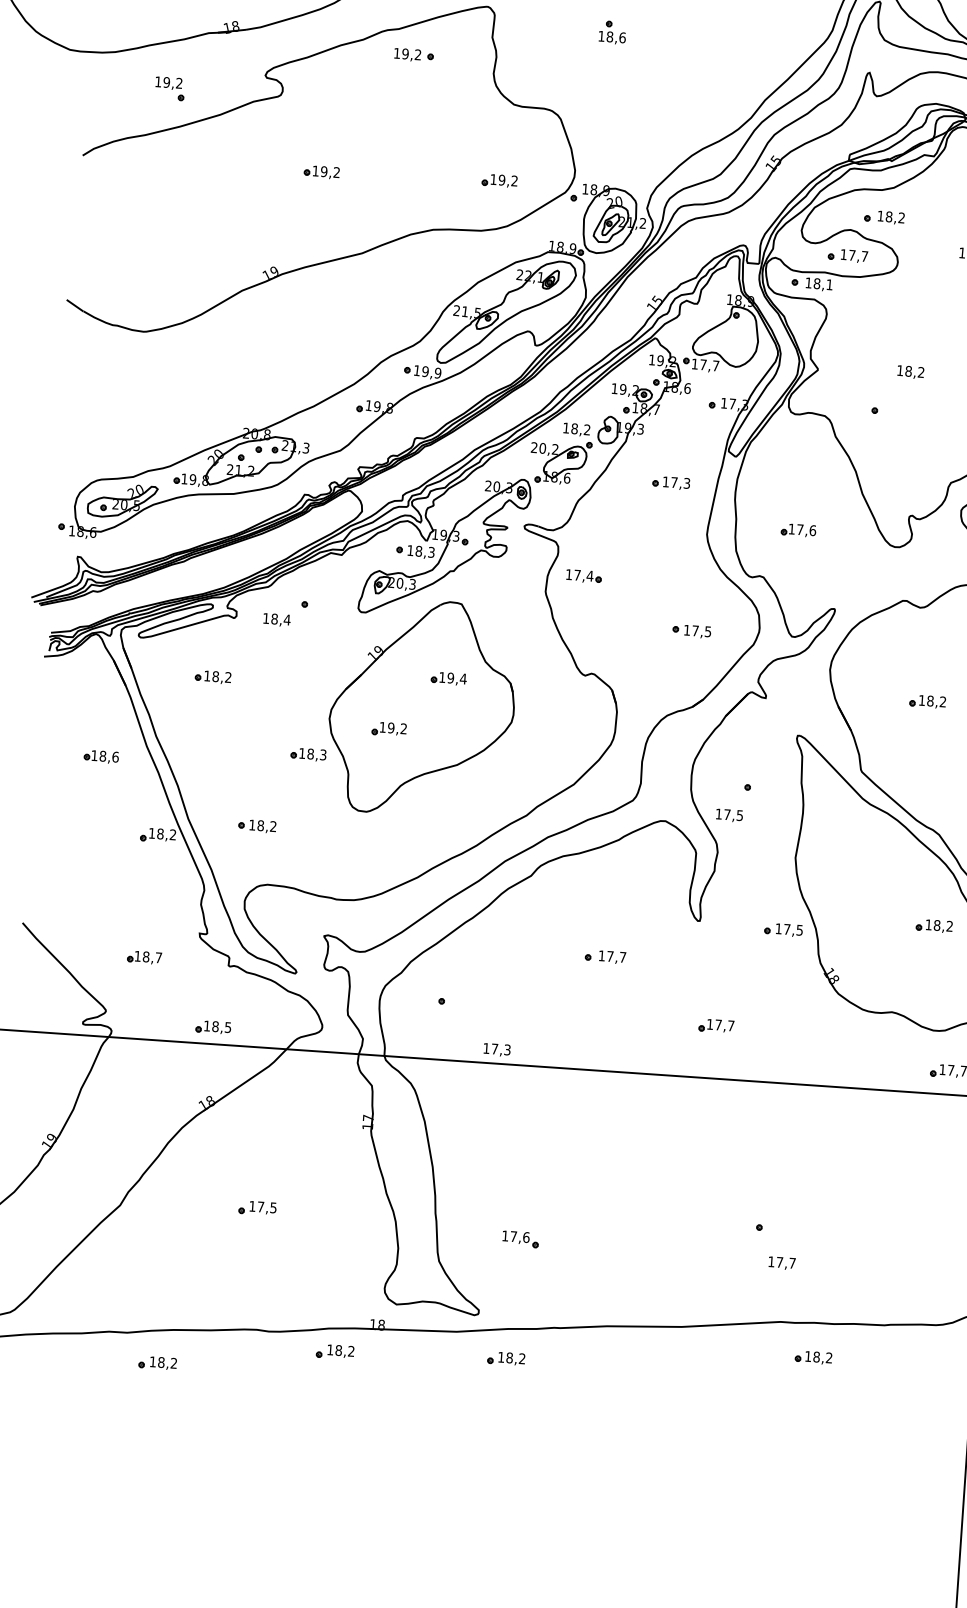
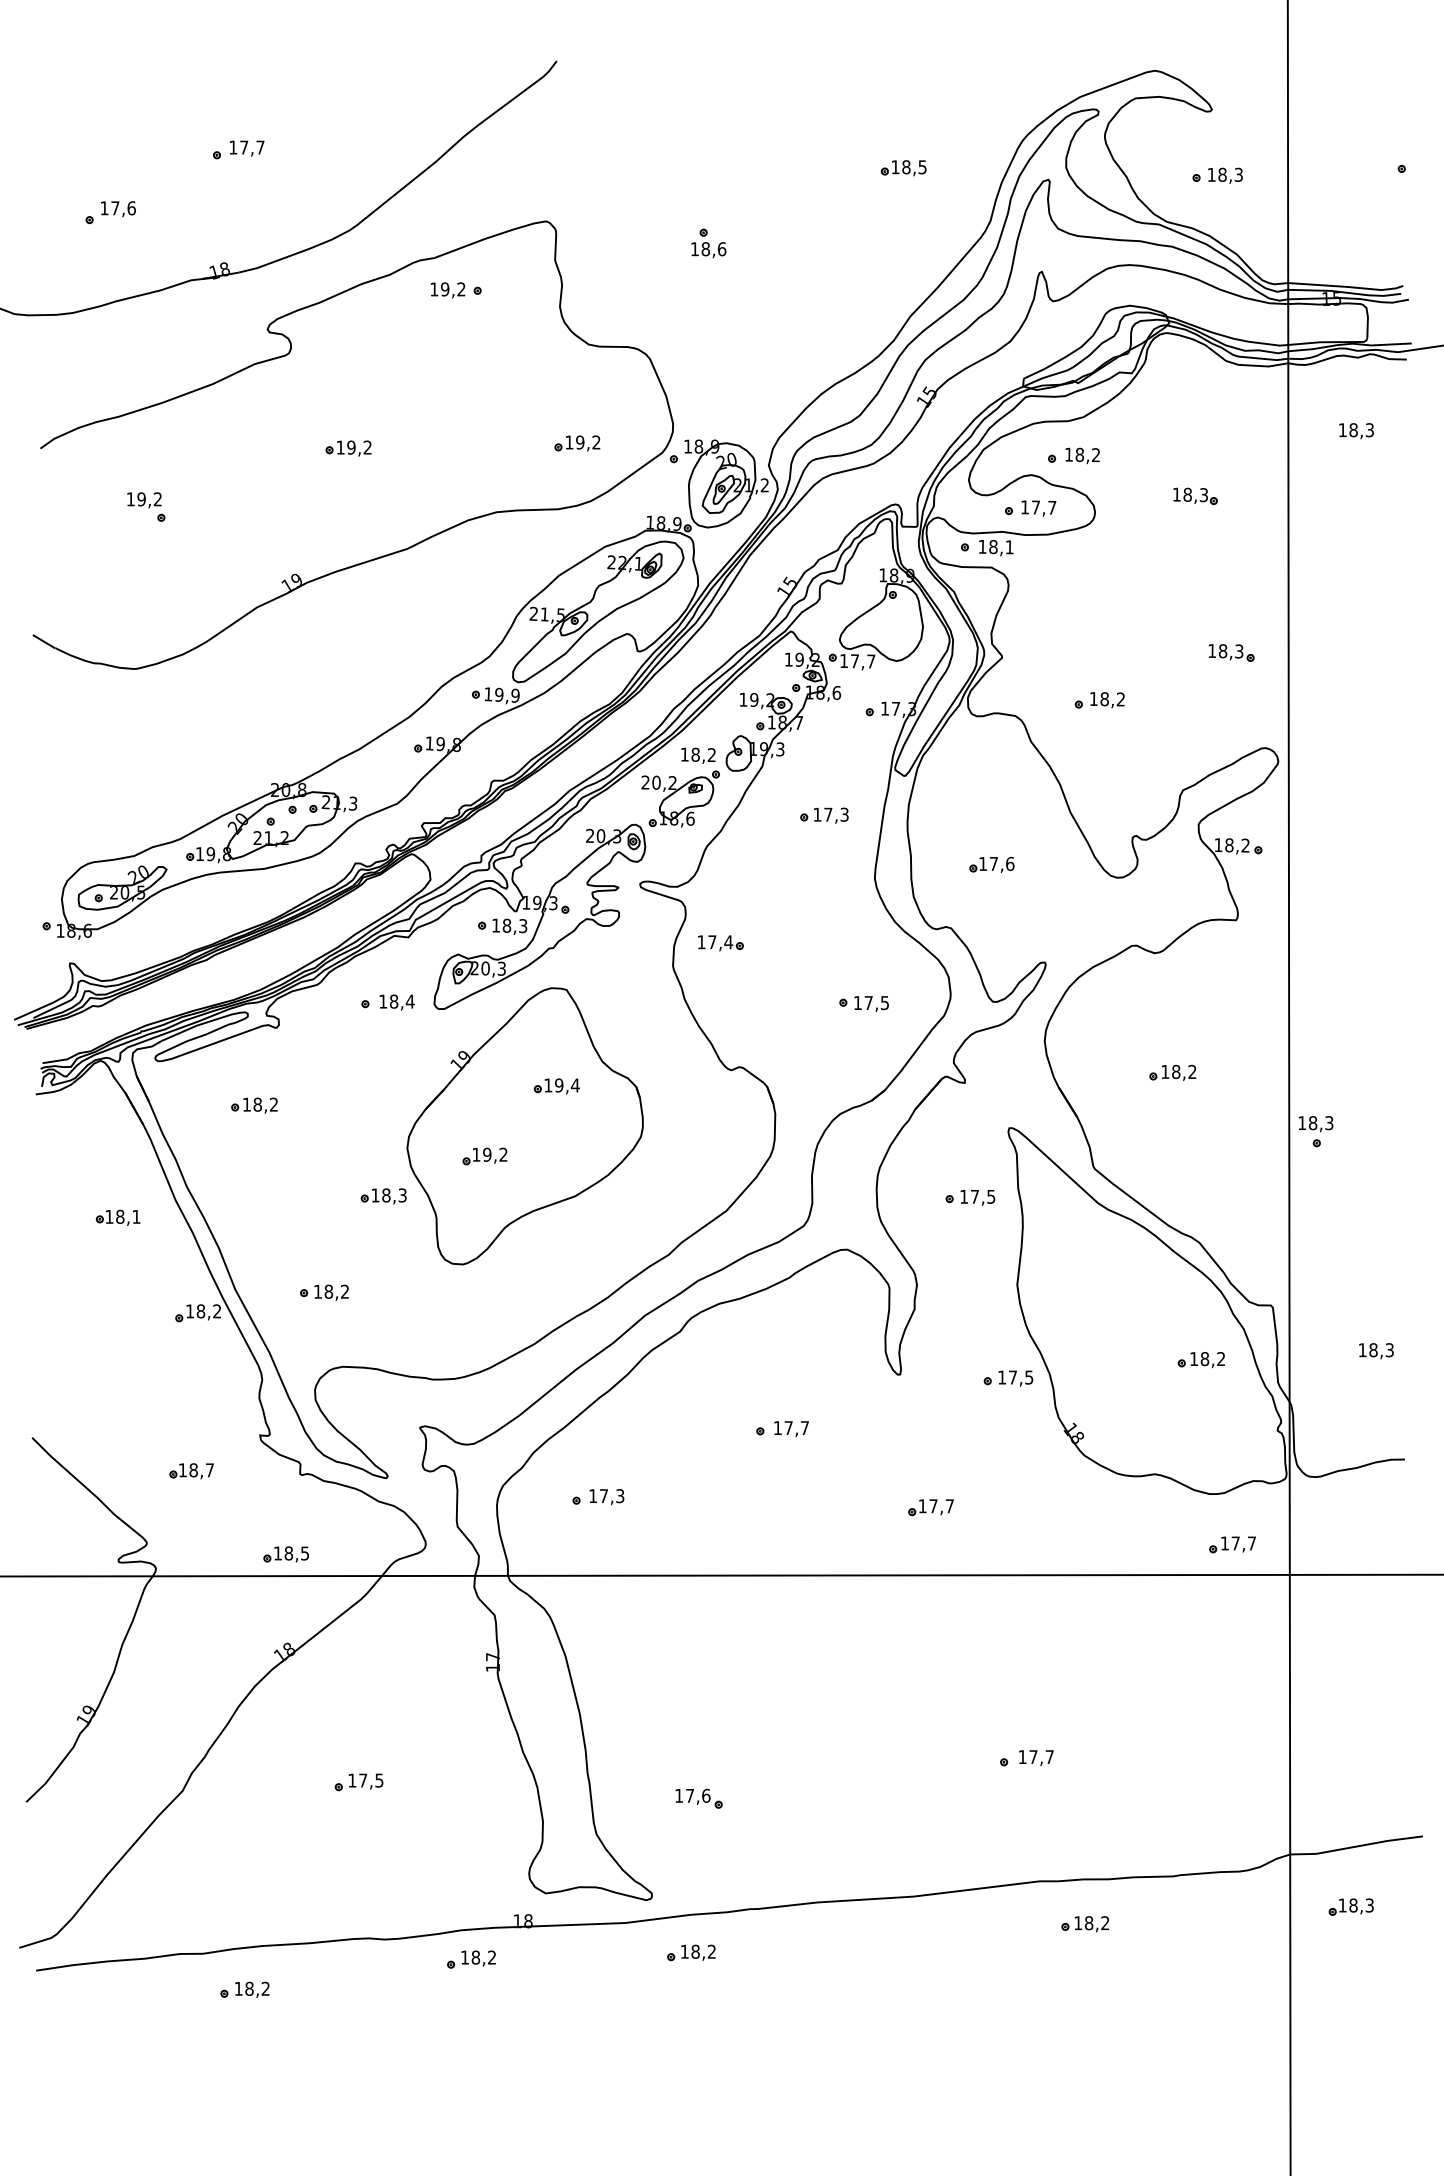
part: (170, 88) -> (146, 506), moved
text: (910, 372) -> (1107, 700), moved
text: (276, 619) -> (396, 1002), moved
text: (115, 756) -> (136, 1216), 18,6 -> 18,1
text: (729, 815) -> (977, 1197), moved
text: (496, 1050) -> (606, 1497), moved
text: (782, 1263) -> (1036, 1758), moved

